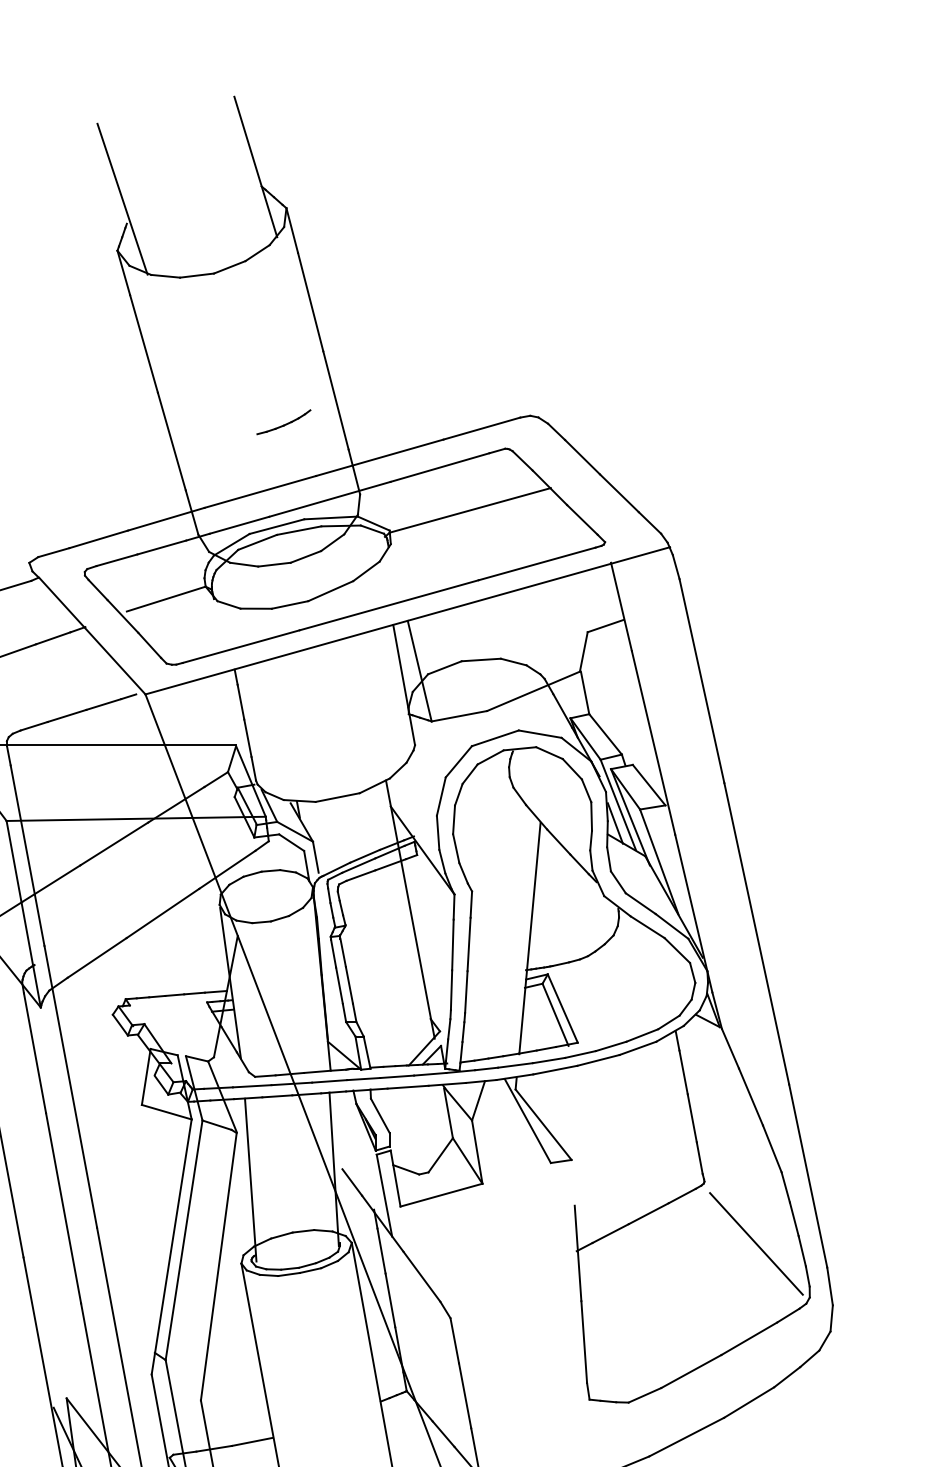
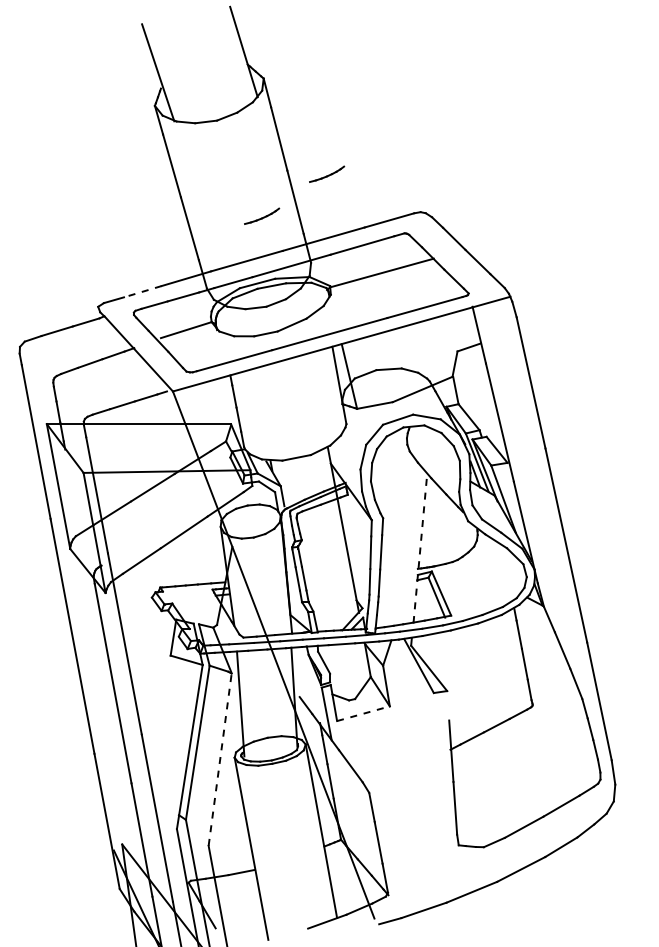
part: (385, 355) -> (327, 173), added
line: (98, 539) -> (142, 291), solid -> dashed
line: (530, 938) -> (420, 548), solid -> dashed
line: (441, 1194) -> (363, 713), solid -> dashed
line: (757, 1242) -> (566, 744), removed
line: (219, 1266) -> (220, 759), solid -> dashed

